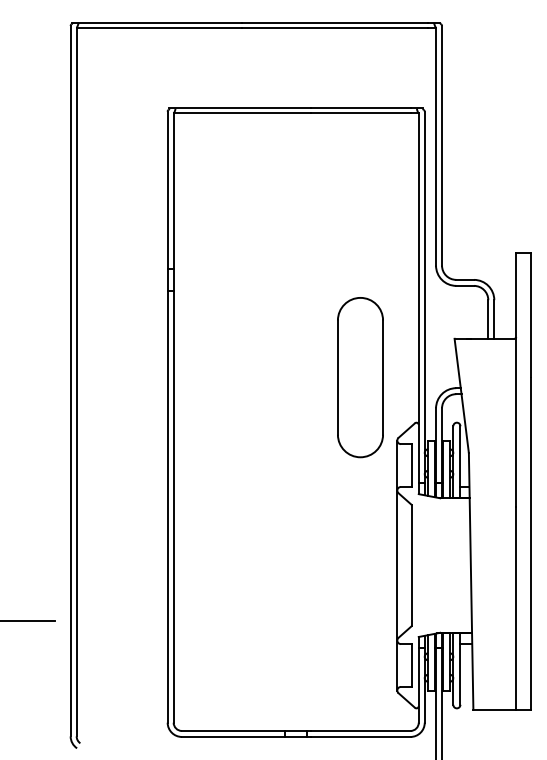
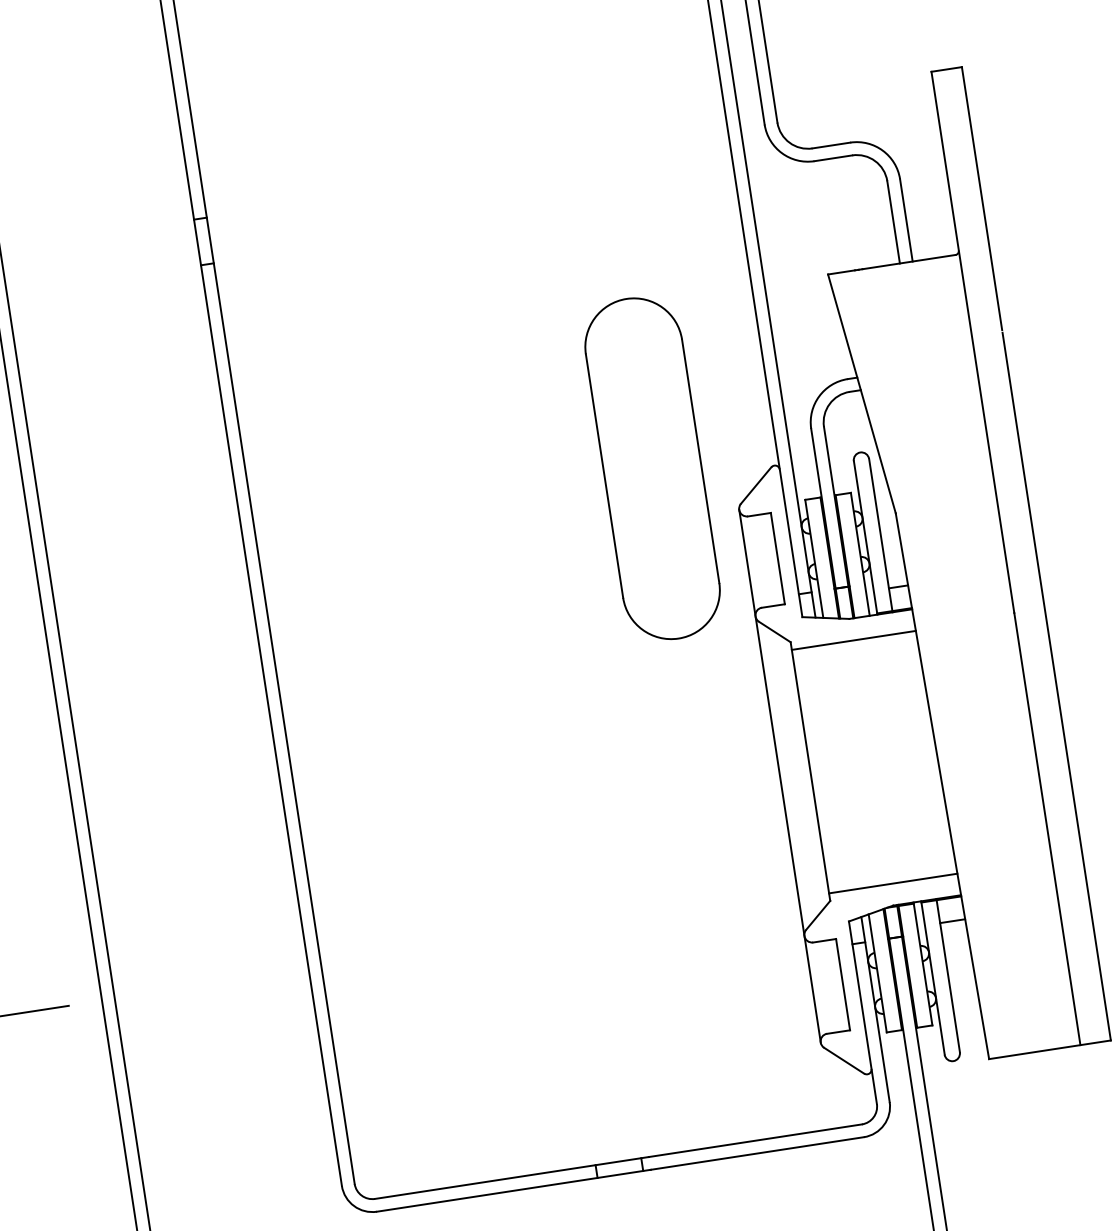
part: (360, 377) -> (652, 468), moved
line: (440, 508) -> (853, 640), added
line: (441, 622) -> (892, 883), added

